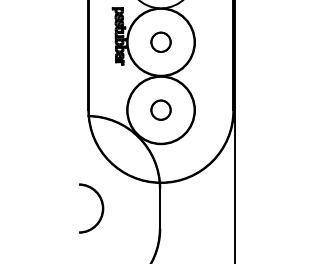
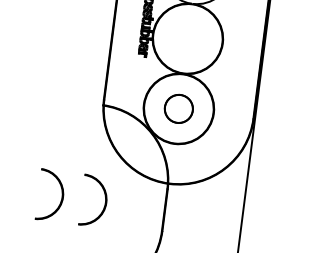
circle: (160, 41) -> (187, 37), removed
circle: (160, 109) -> (178, 108), size x1.4
part: (59, 207) -> (61, 195), added

